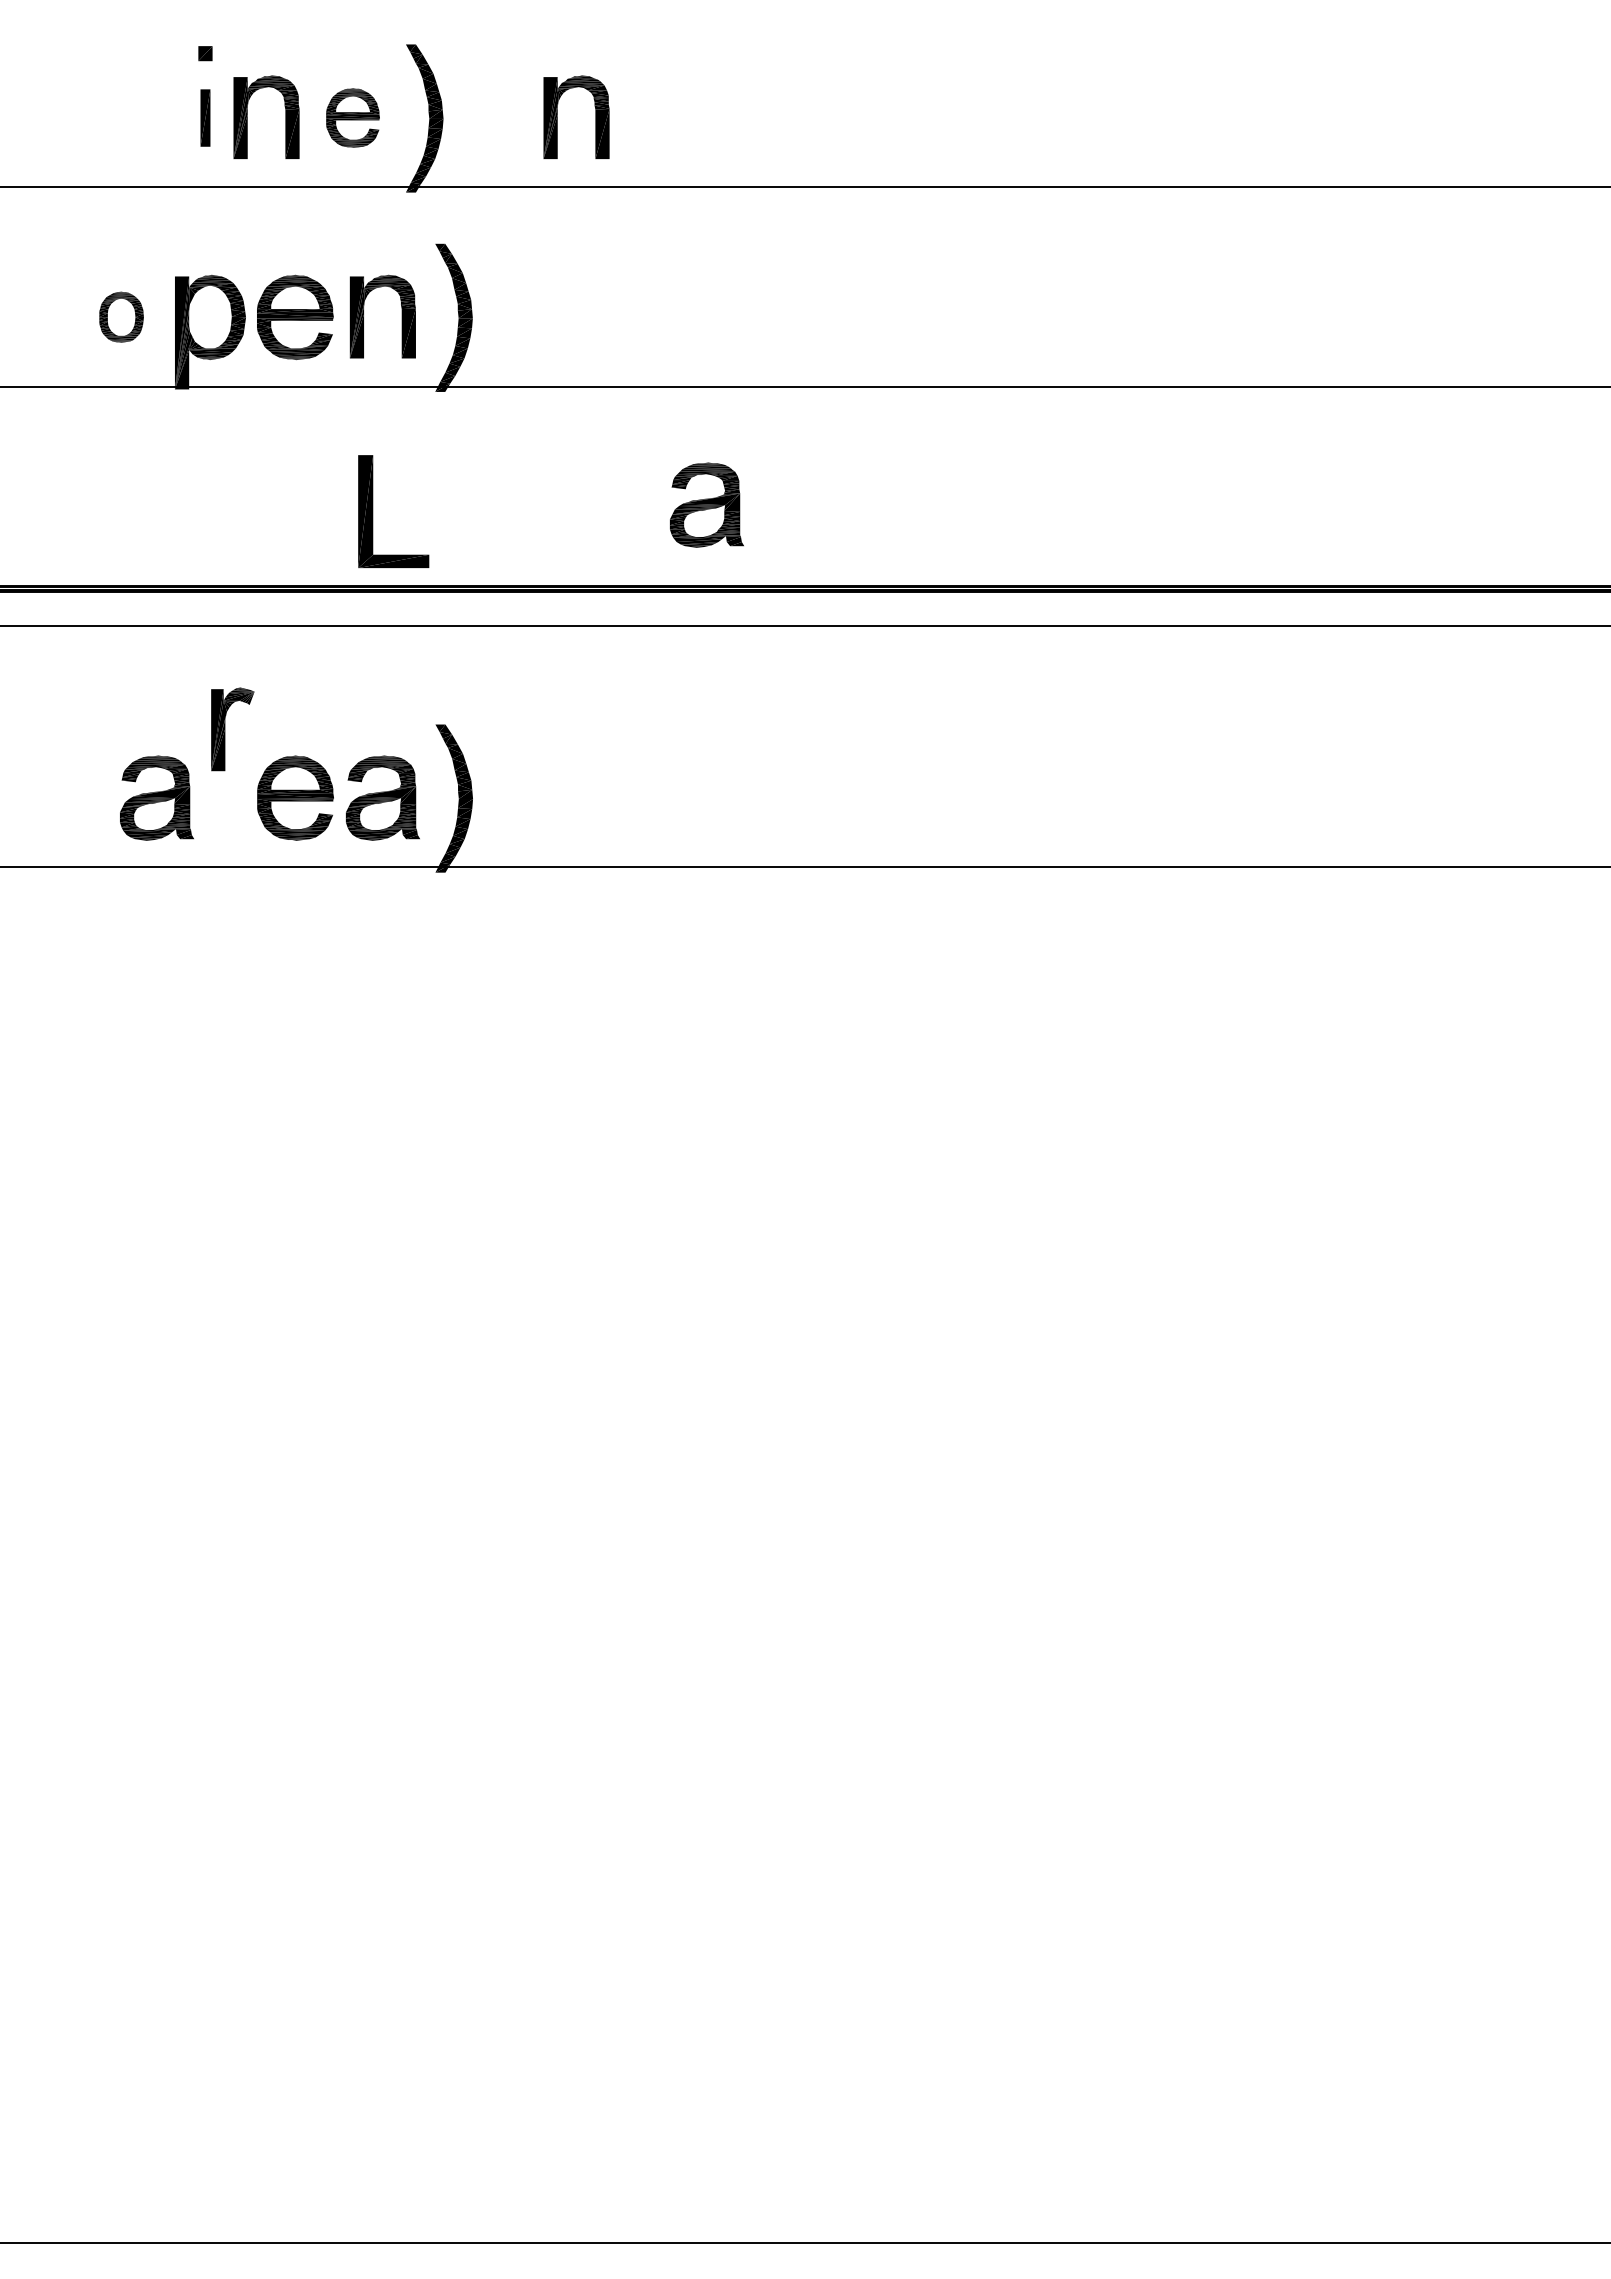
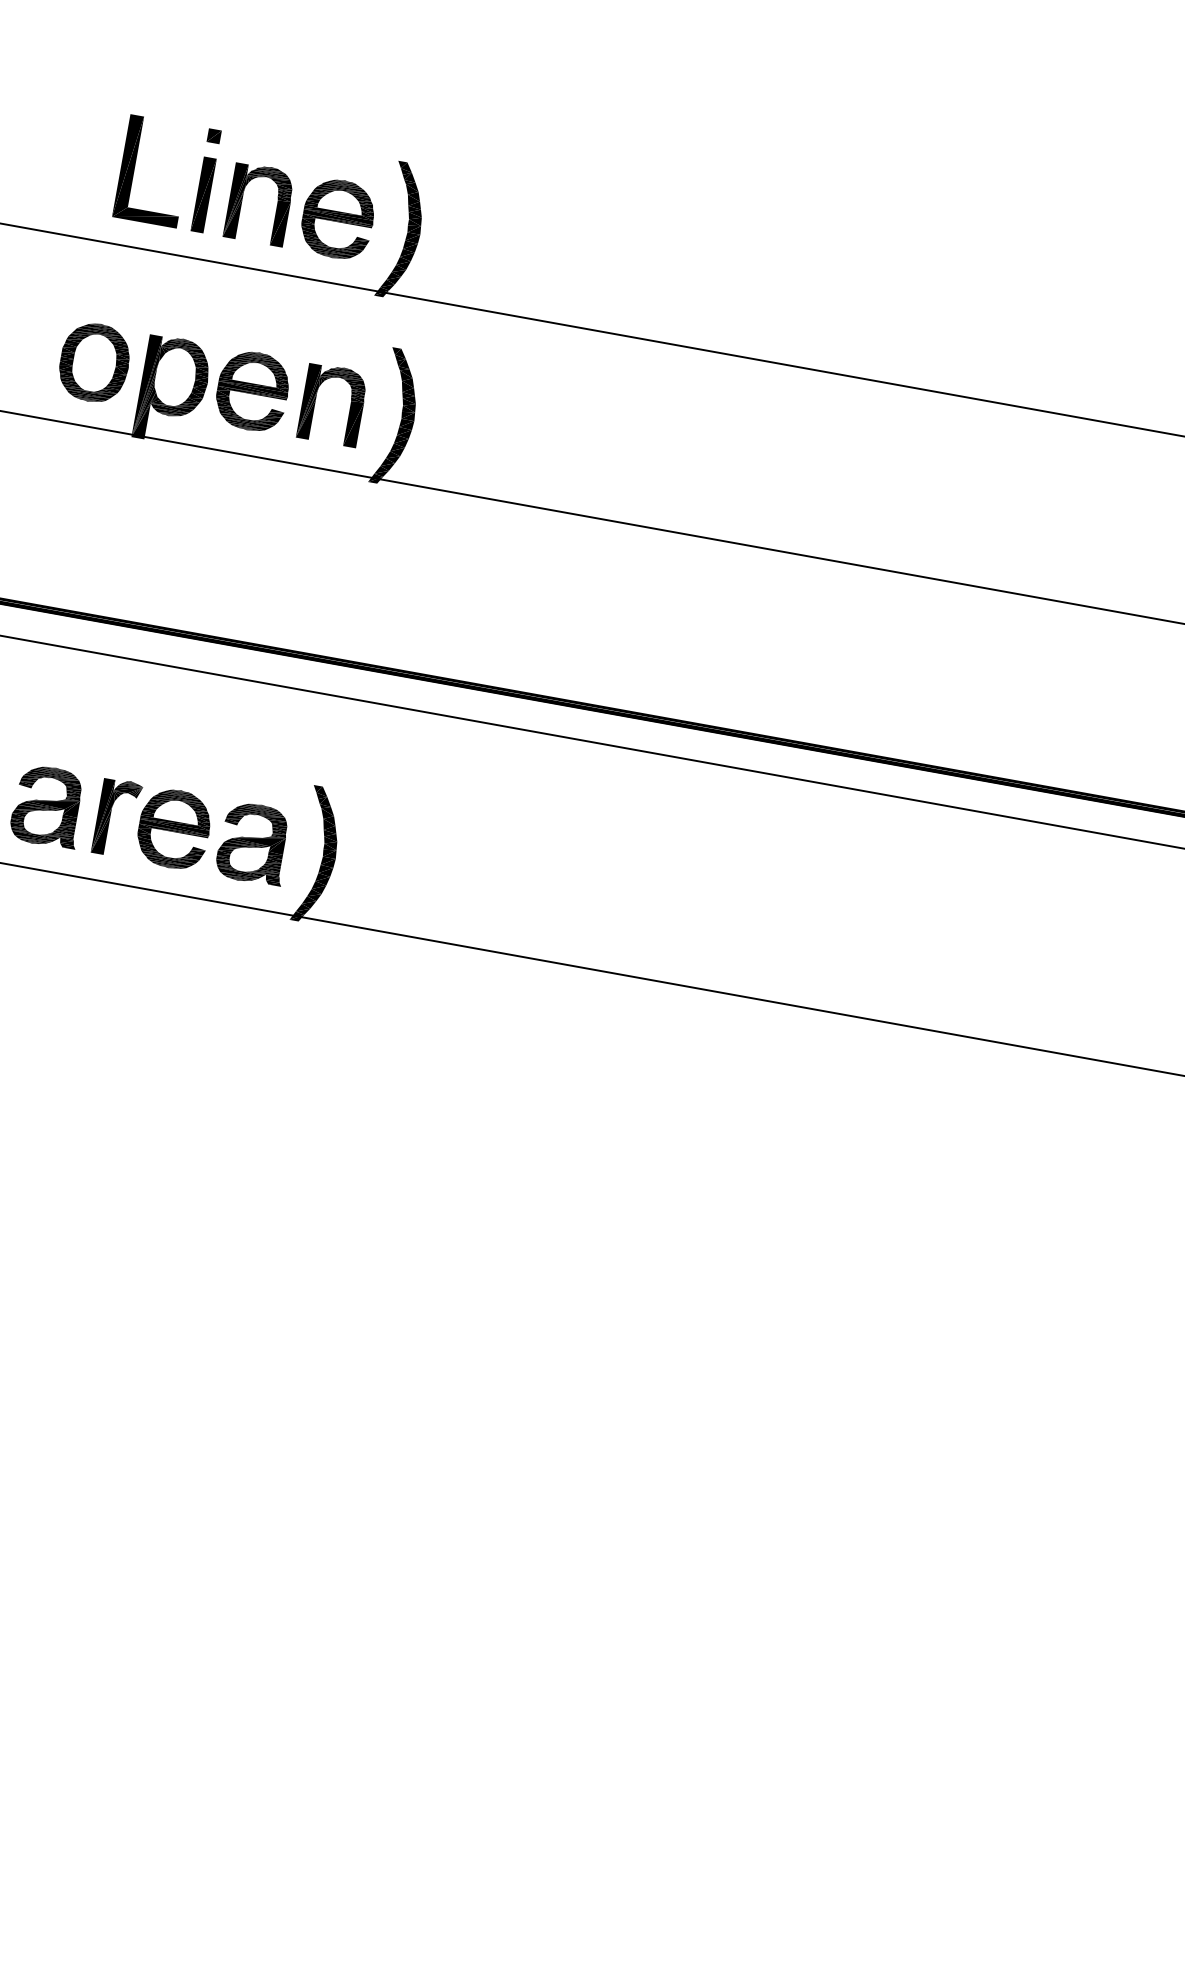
part: (557, 116) -> (524, 251), removed
part: (205, 117) -> (203, 194), size x1.43
part: (352, 117) -> (337, 218), size x1.43
part: (121, 316) -> (94, 361), size x1.67
part: (706, 504) -> (596, 628), removed
part: (373, 511) -> (135, 167), moved
part: (225, 729) -> (110, 817), moved

